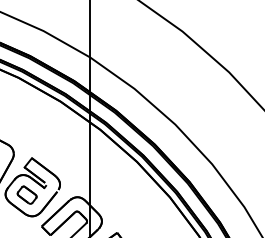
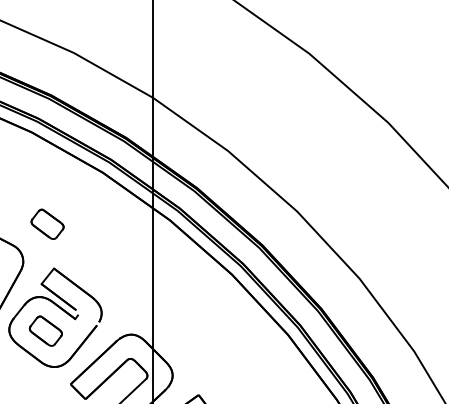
part: (27, 131) -> (46, 223), added

